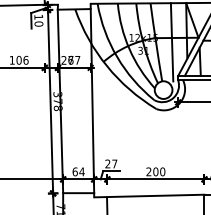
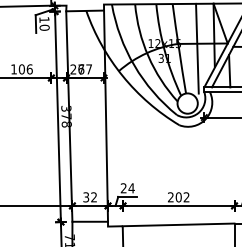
text: (114, 164) -> (131, 188), 27 -> 24
text: (78, 172) -> (90, 197), 64 -> 32
text: (162, 172) -> (186, 197), 200 -> 202

